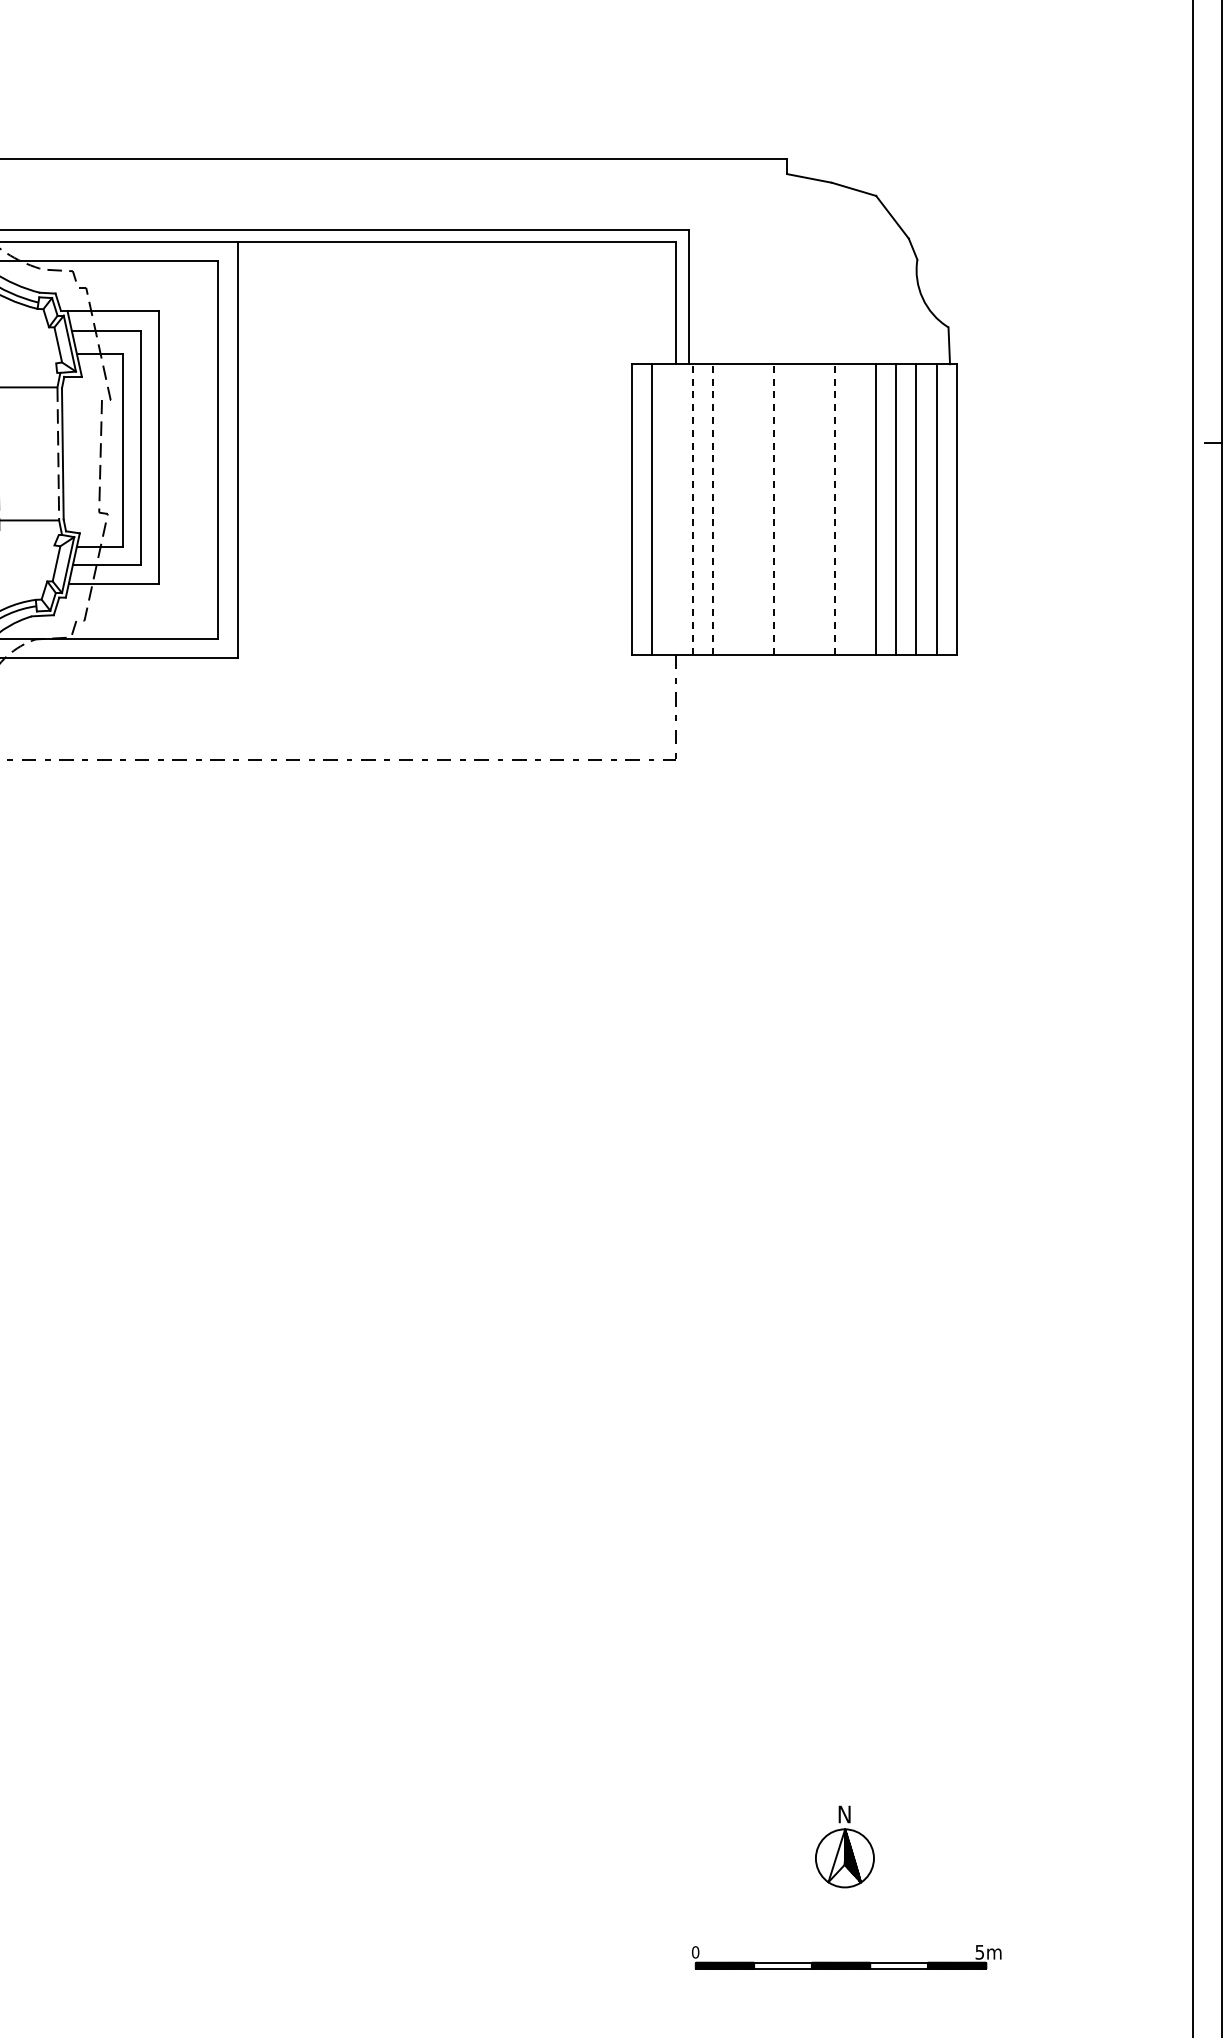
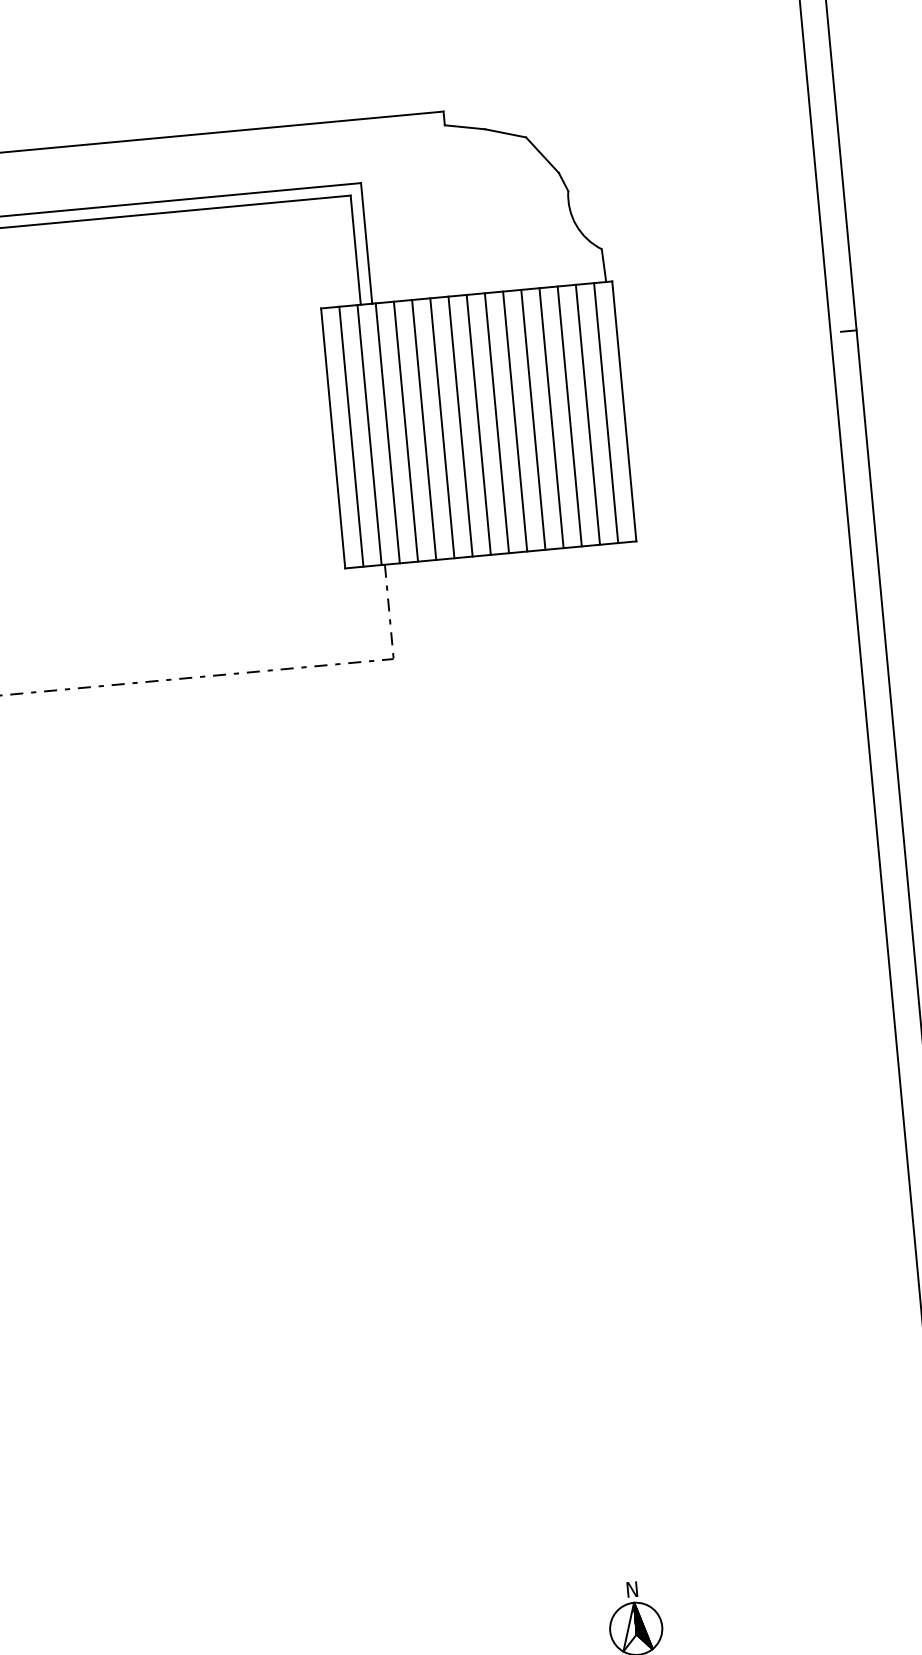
line: (692, 508) -> (387, 432), dashed -> solid
line: (713, 508) -> (406, 430), dashed -> solid
line: (773, 508) -> (460, 425), dashed -> solid
line: (834, 508) -> (514, 420), dashed -> solid
line: (672, 509) -> (369, 435), added
line: (733, 509) -> (424, 430), added
line: (753, 509) -> (442, 428), added
line: (794, 509) -> (478, 425), added
line: (814, 509) -> (496, 423), added
line: (855, 509) -> (533, 419), added

